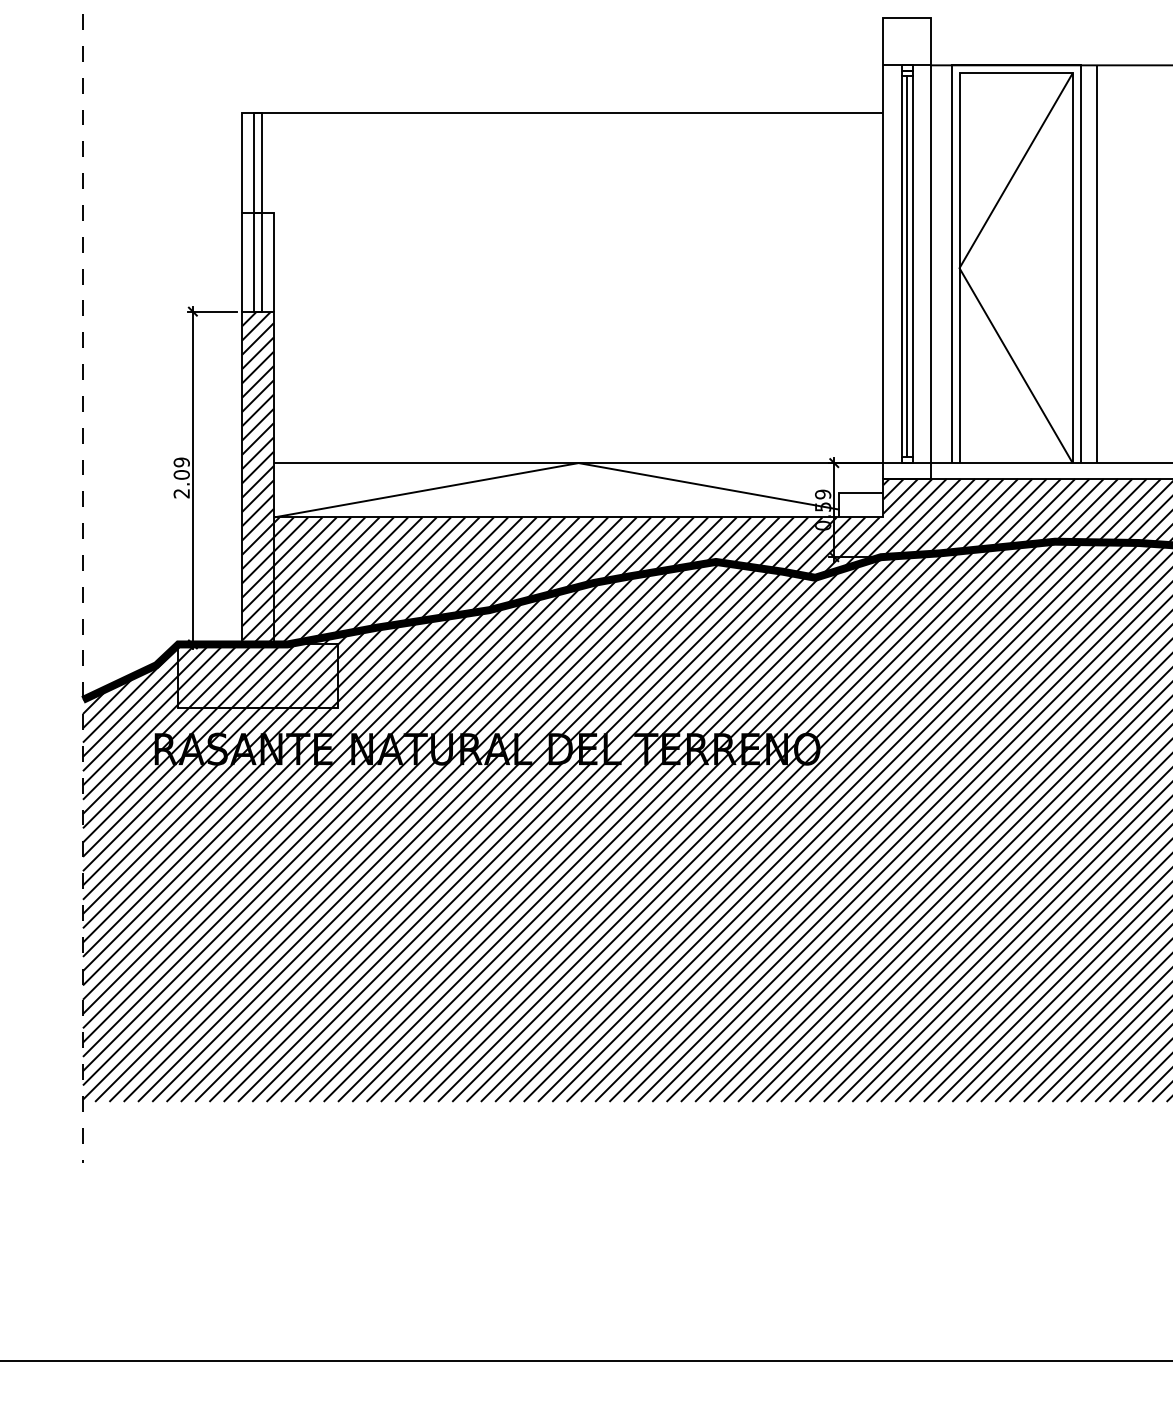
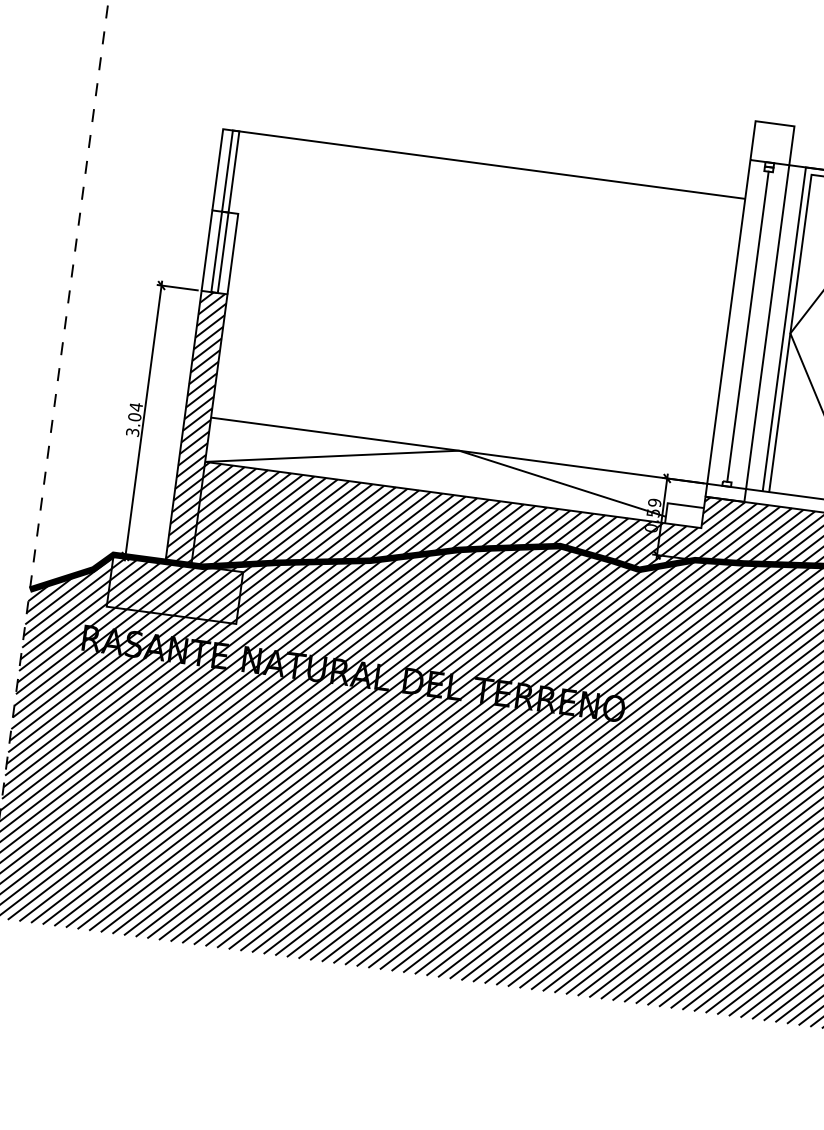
line: (901, 266) -> (743, 325), removed
line: (912, 266) -> (752, 326), removed
text: (181, 477) -> (134, 419), 2.09 -> 3.04

